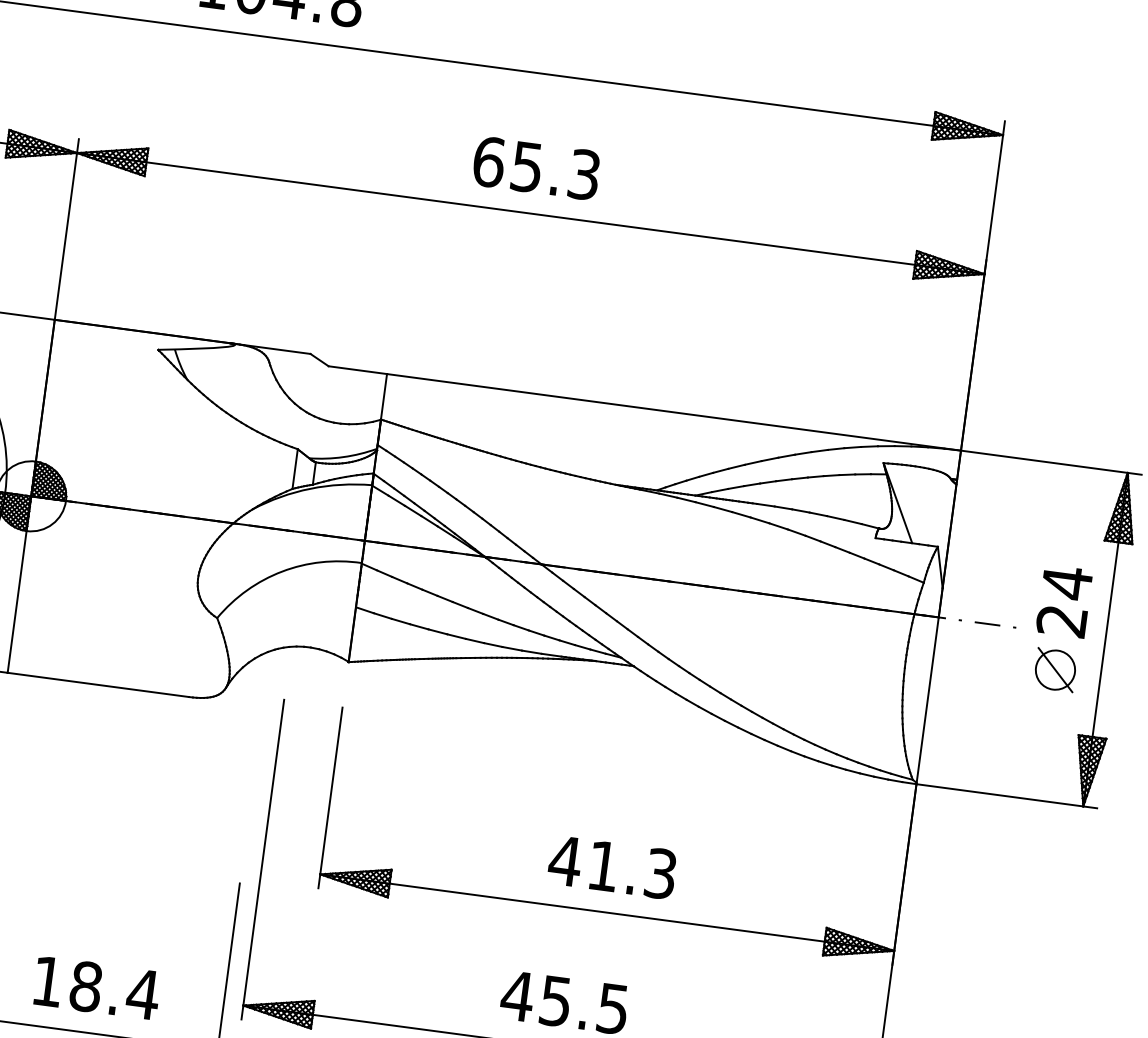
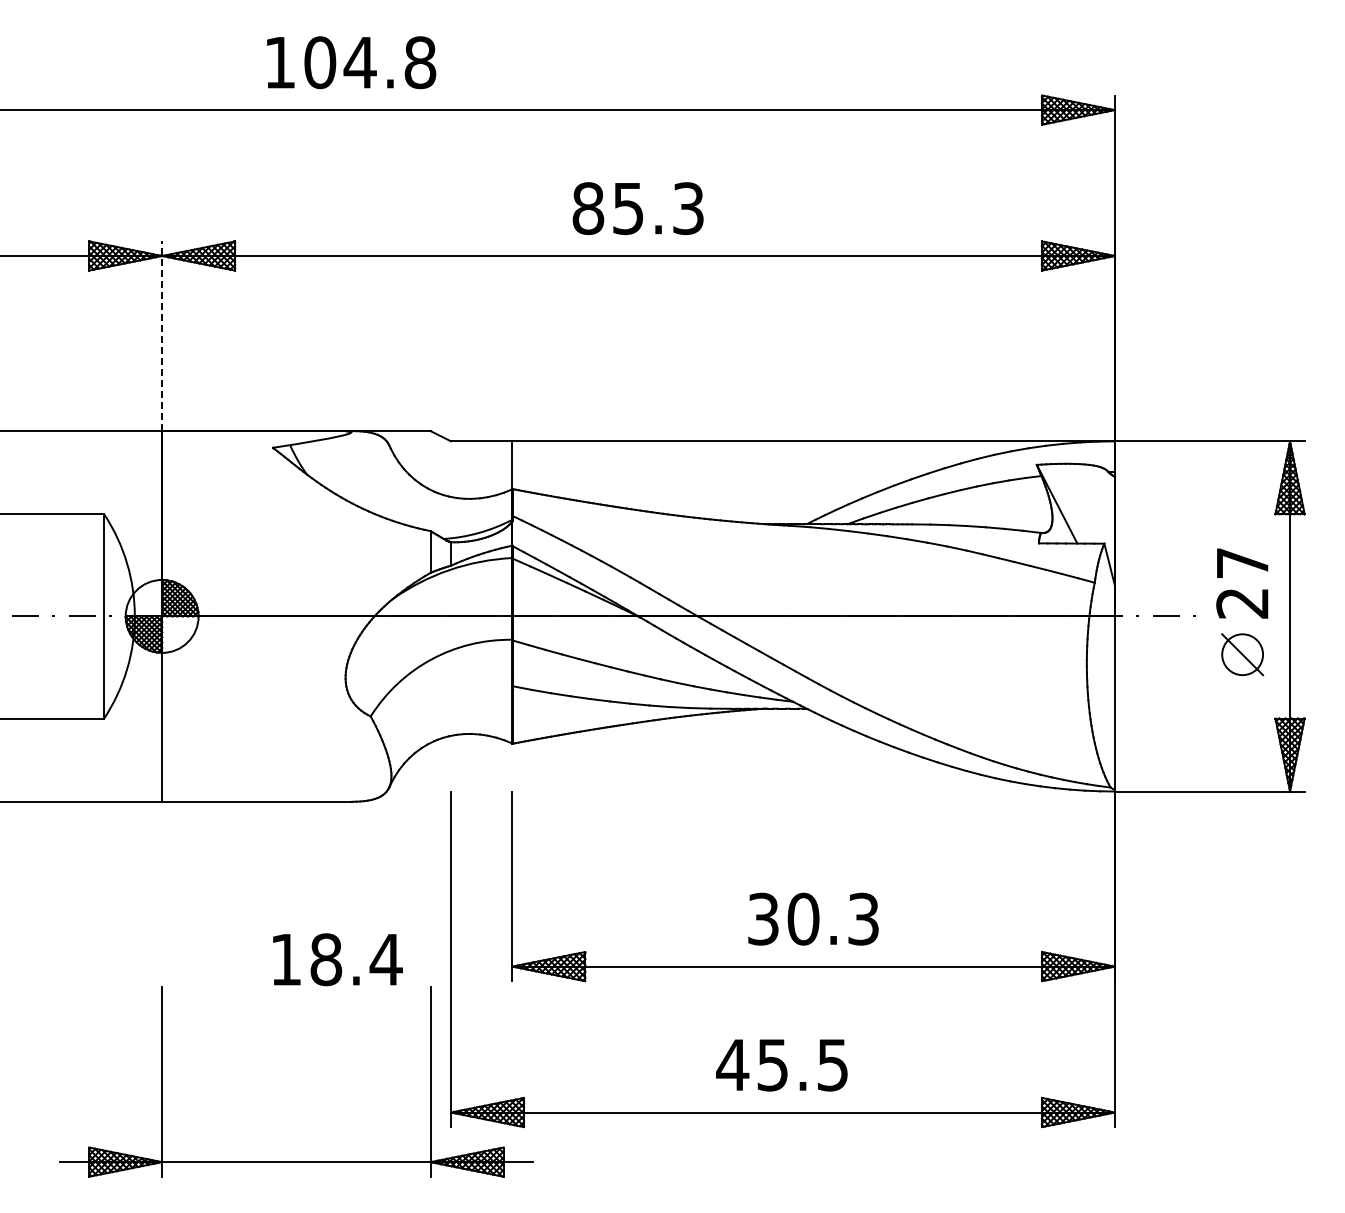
text: (489, 161) -> (588, 208), 65.3 -> 85.3
line: (67, 229) -> (162, 336), solid -> dashed
text: (1066, 583) -> (1242, 563), 24 -> 27
text: (583, 862) -> (782, 918), 41.3 -> 30.3
text: (96, 987) -> (337, 959), moved

